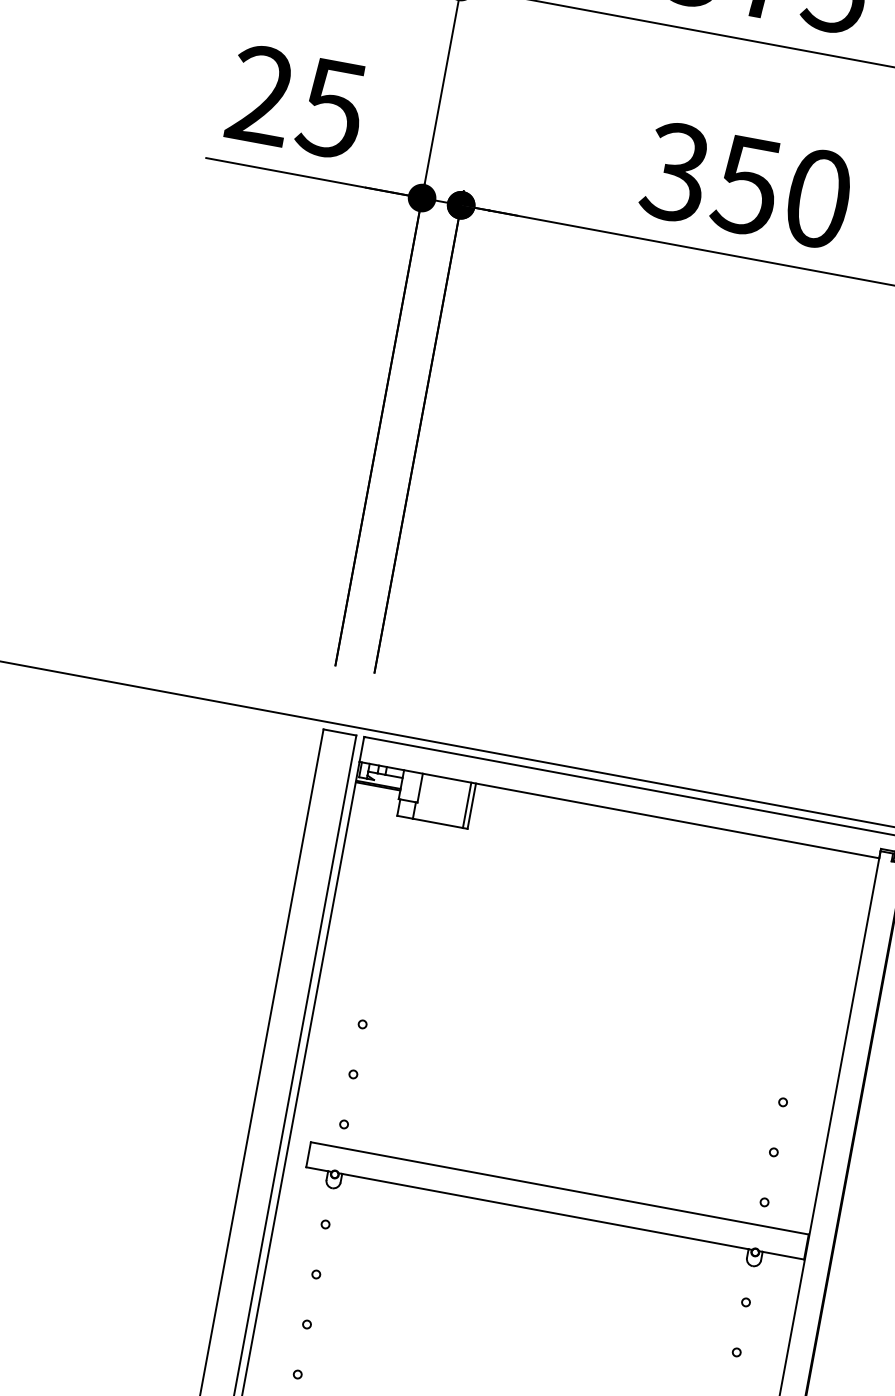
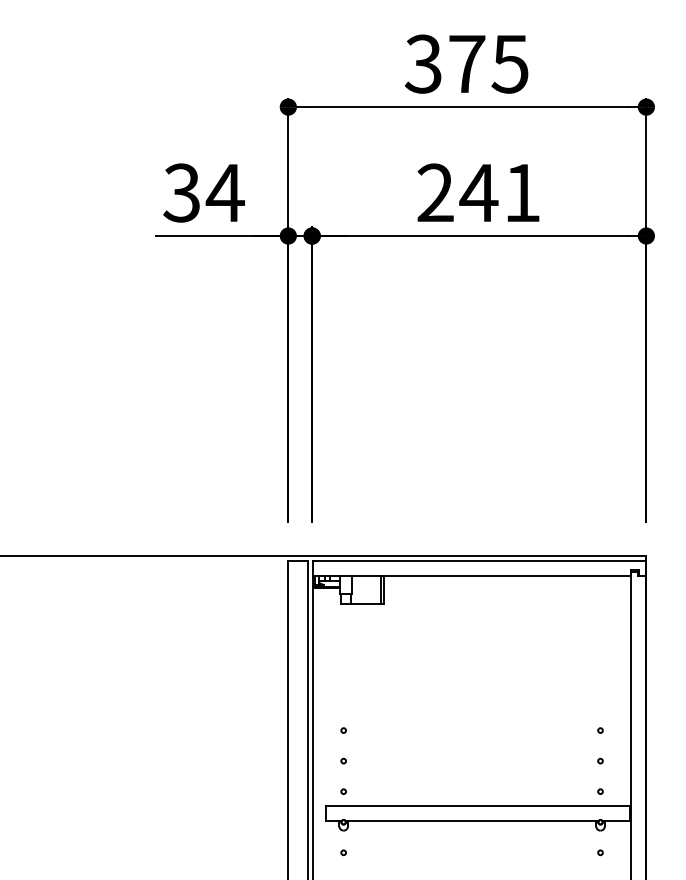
text: (296, 101) -> (203, 192), 25 -> 34
text: (746, 184) -> (478, 192), 350 -> 241

